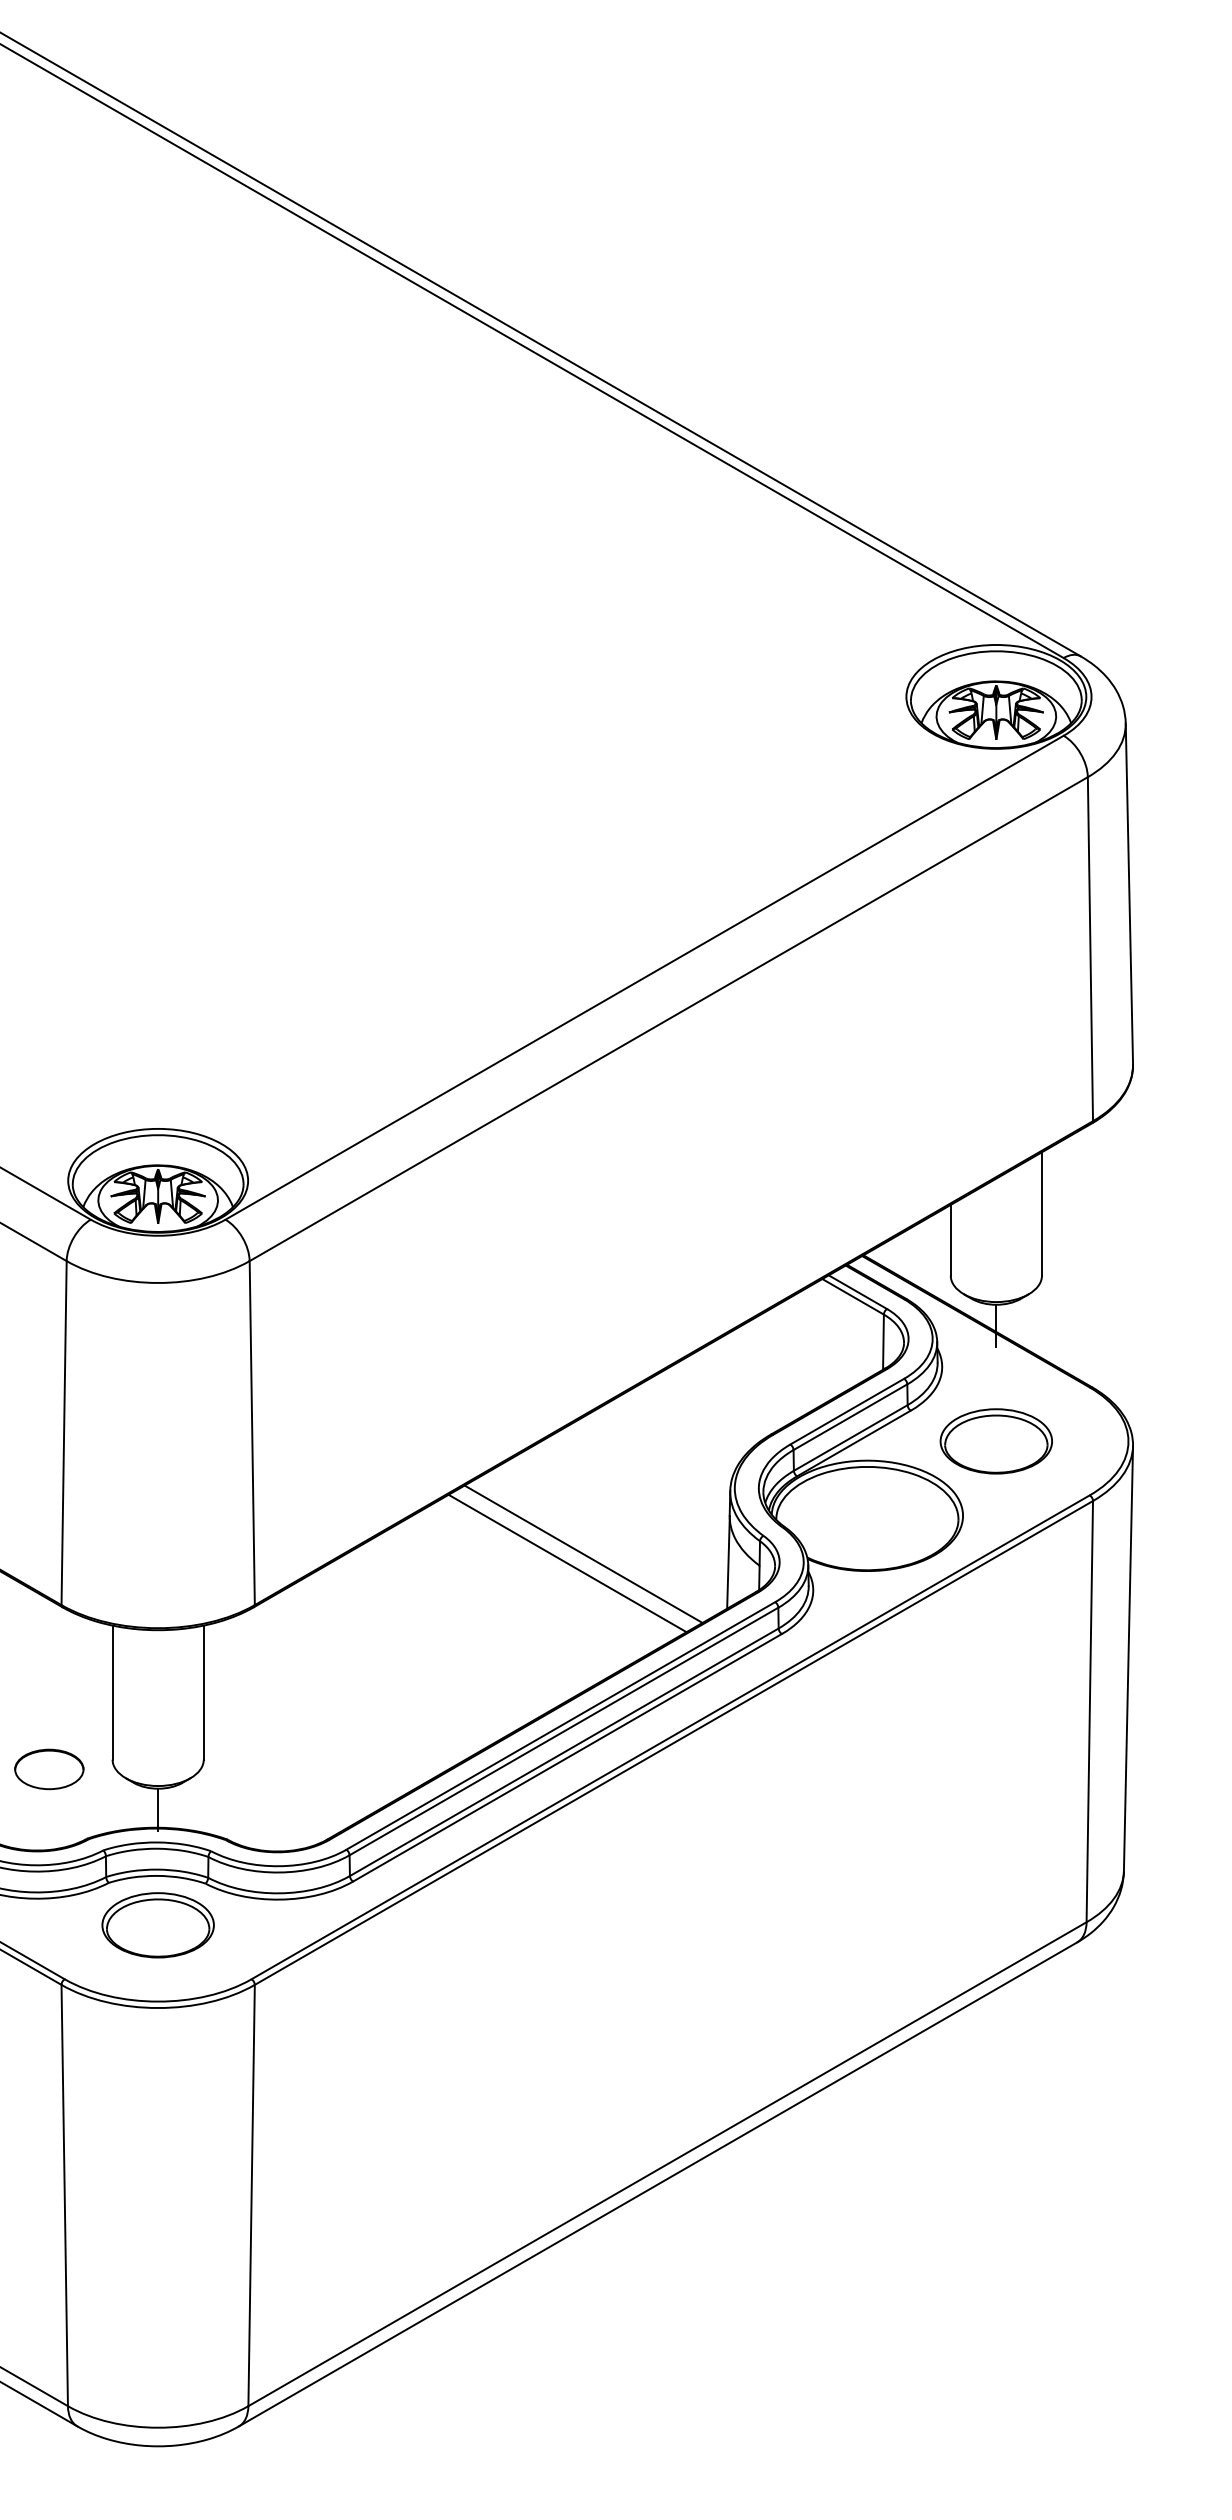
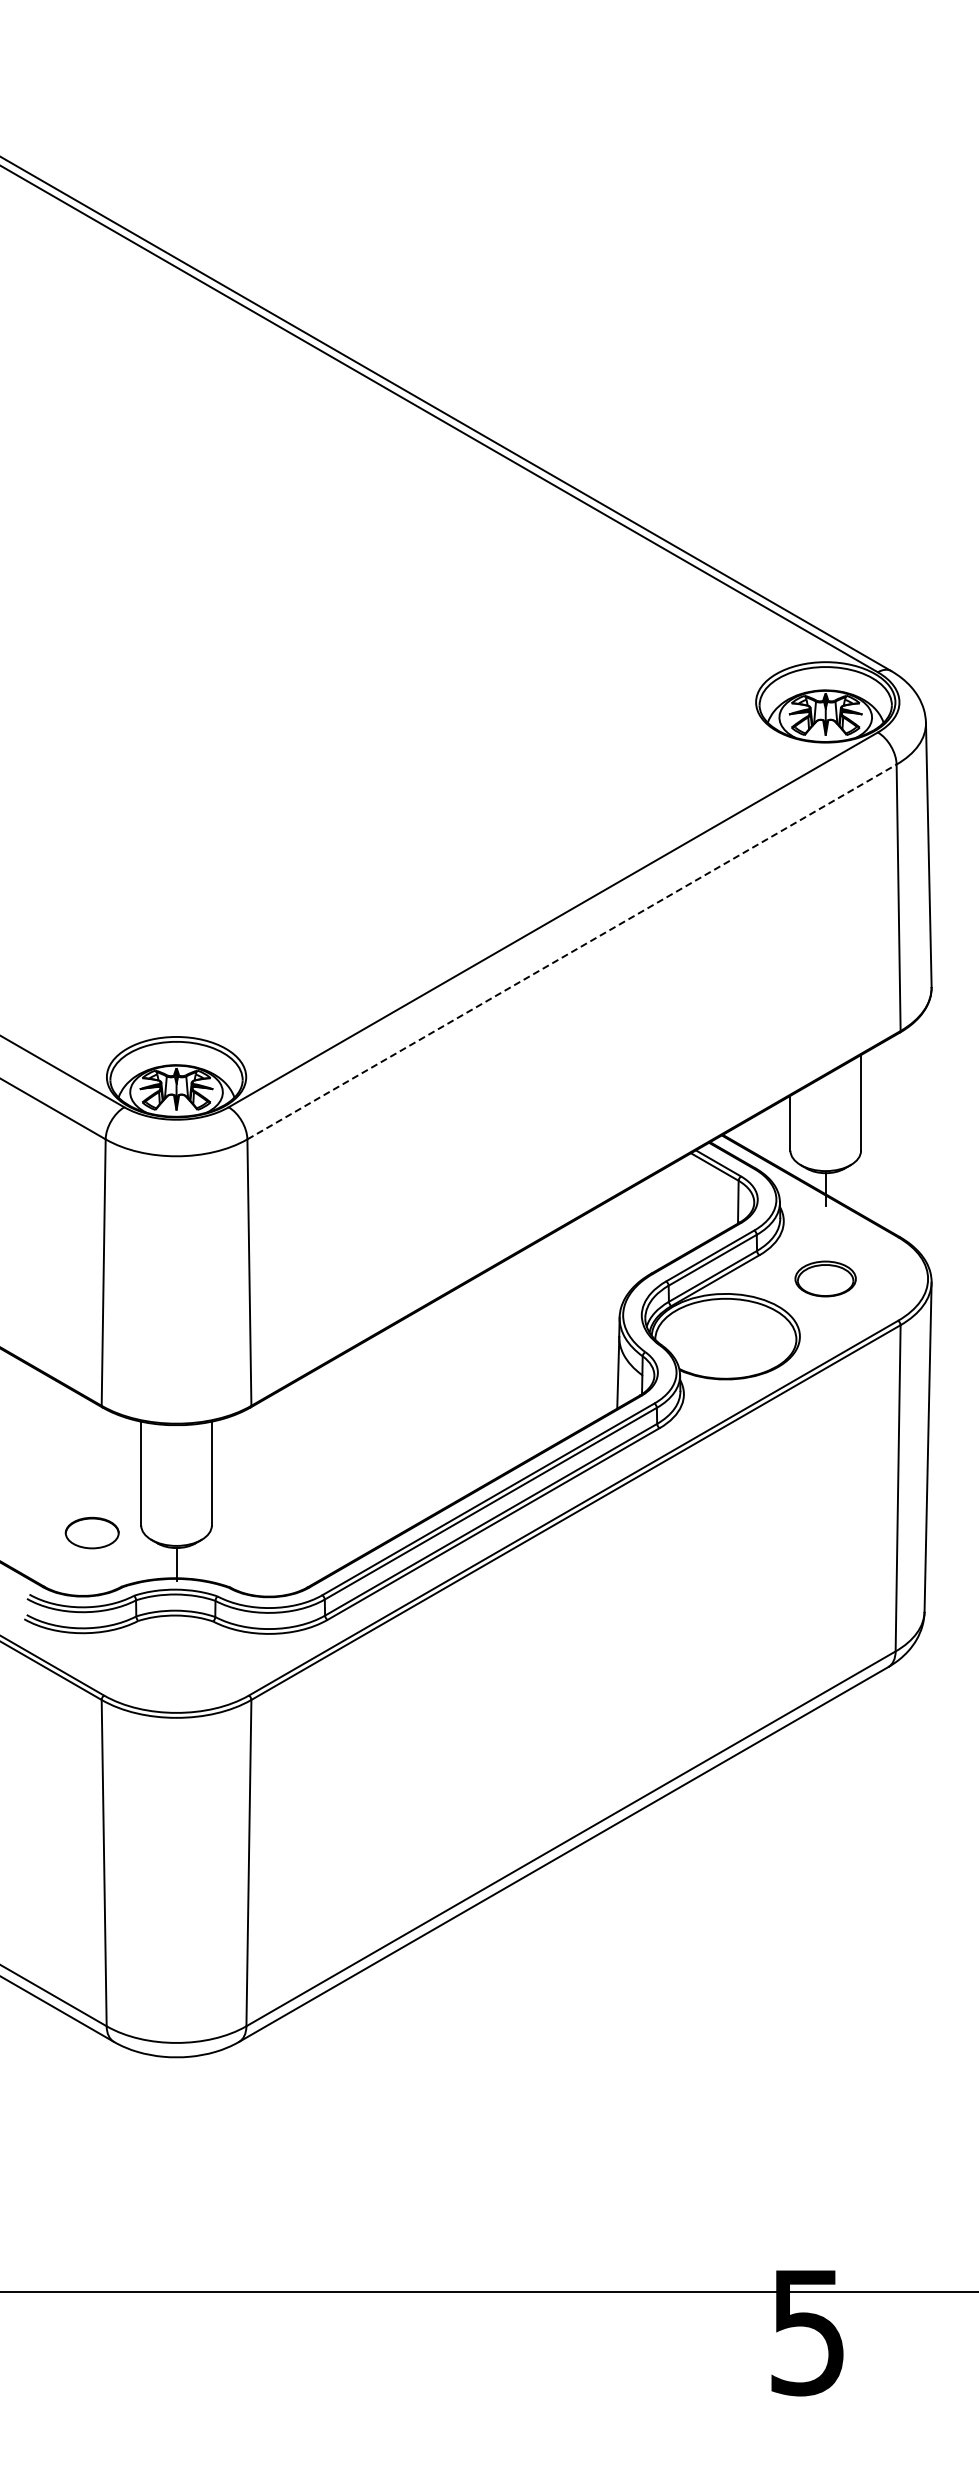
line: (669, 1018) -> (572, 951), solid -> dashed
part: (996, 1440) -> (825, 1278), size x0.7
line: (582, 1554) -> (505, 1366), removed
line: (567, 1563) -> (493, 1373), removed
part: (158, 1924) -> (176, 1653), removed

